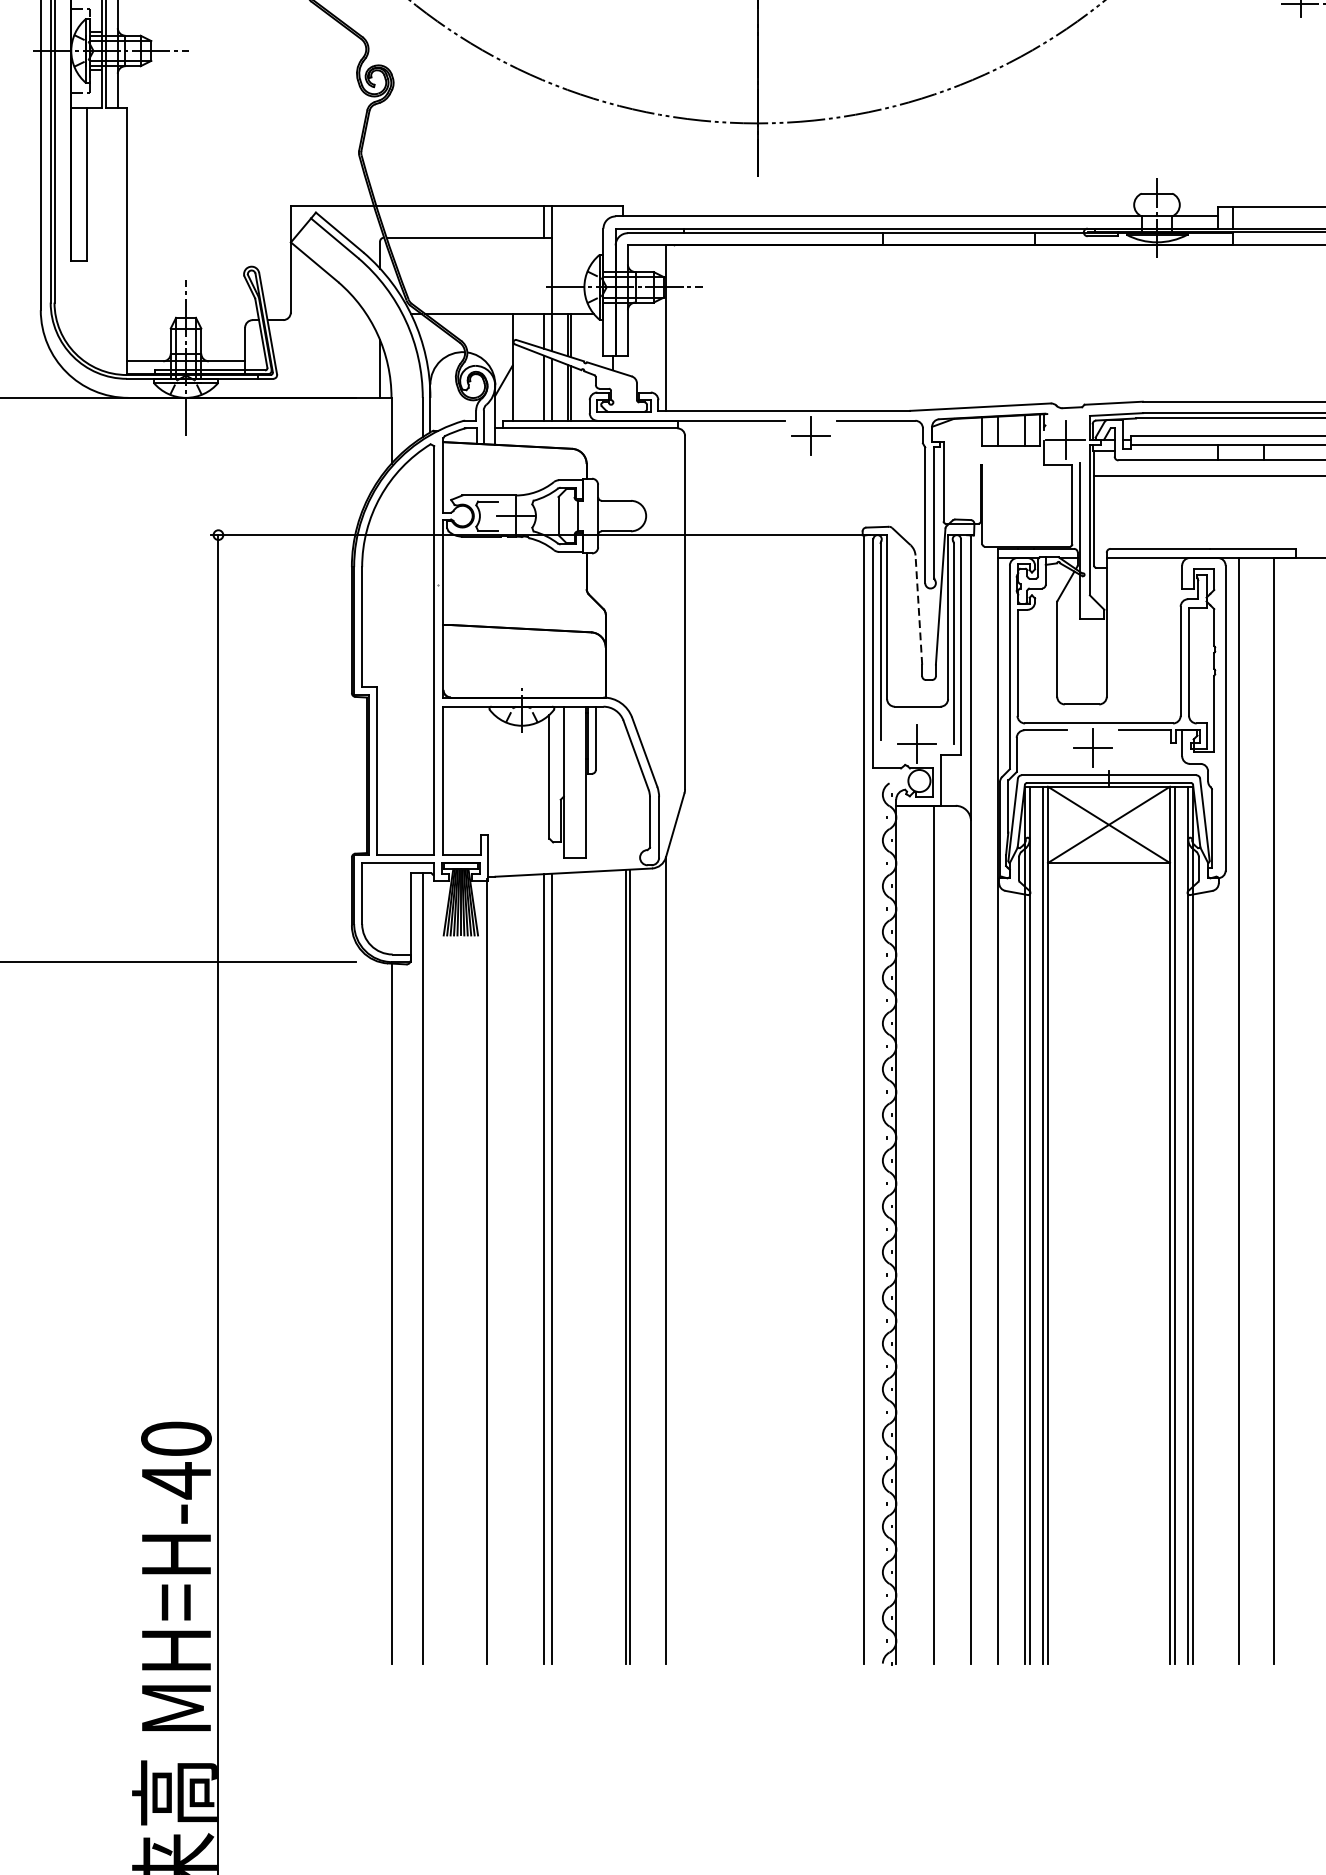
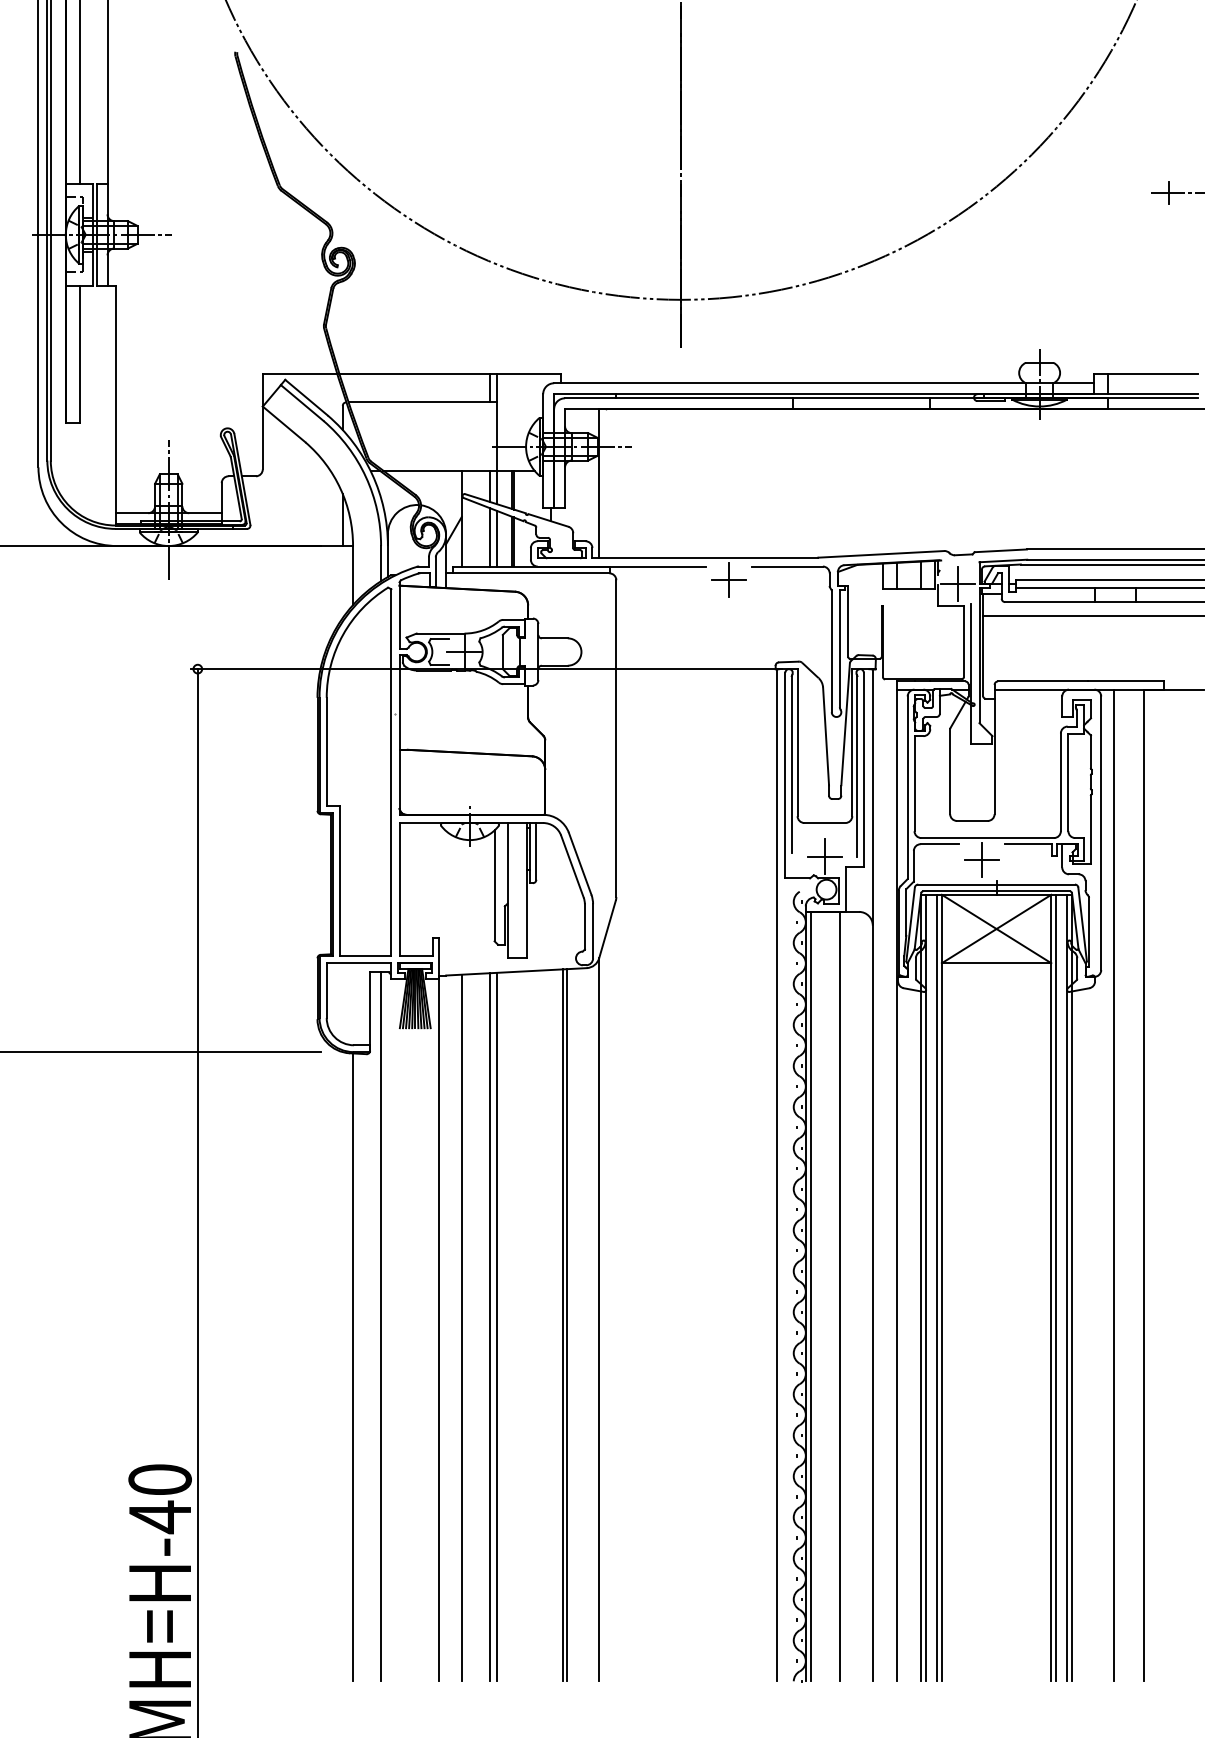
line: (919, 609) -> (826, 735), dashed -> solid
line: (902, 1234) -> (811, 1296), added
line: (512, 1269) -> (461, 1327), added

